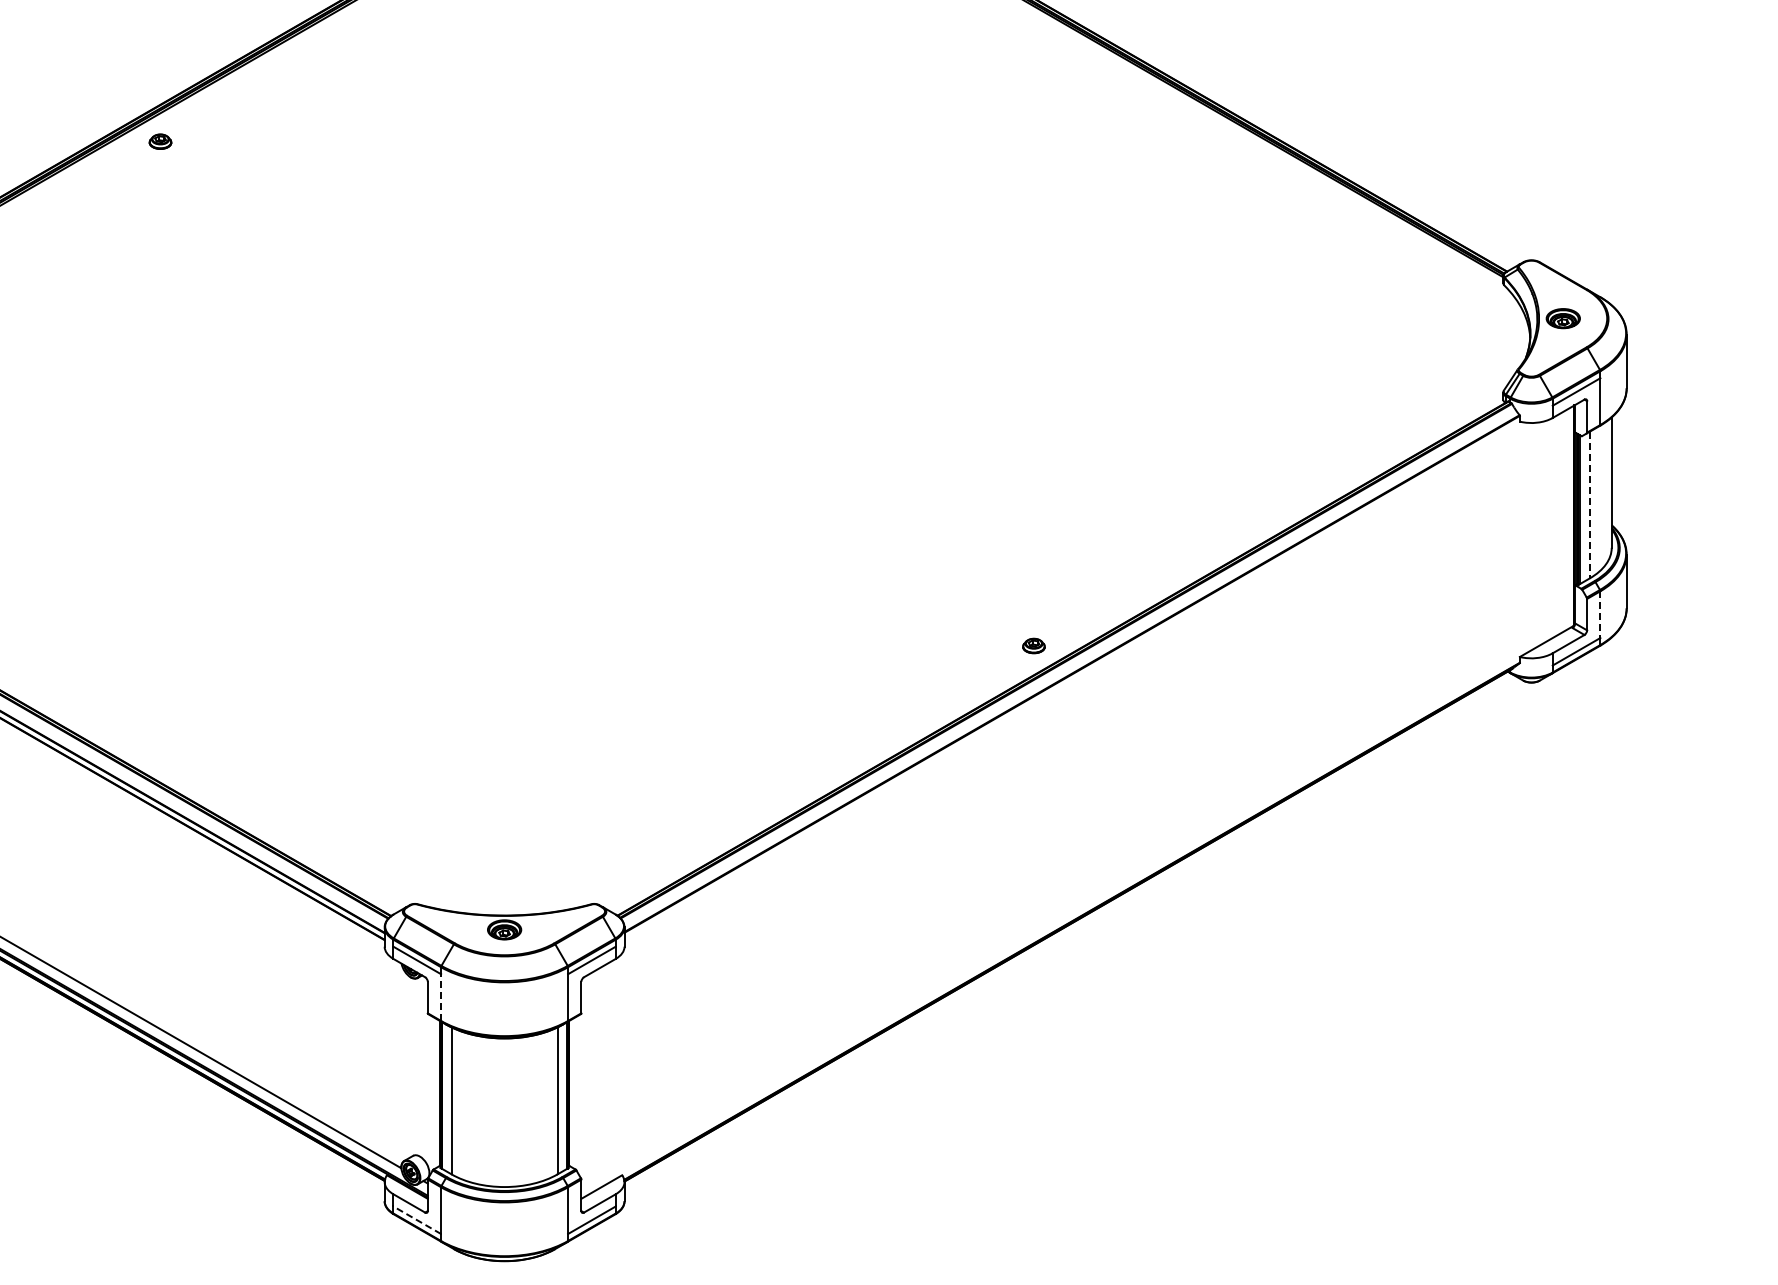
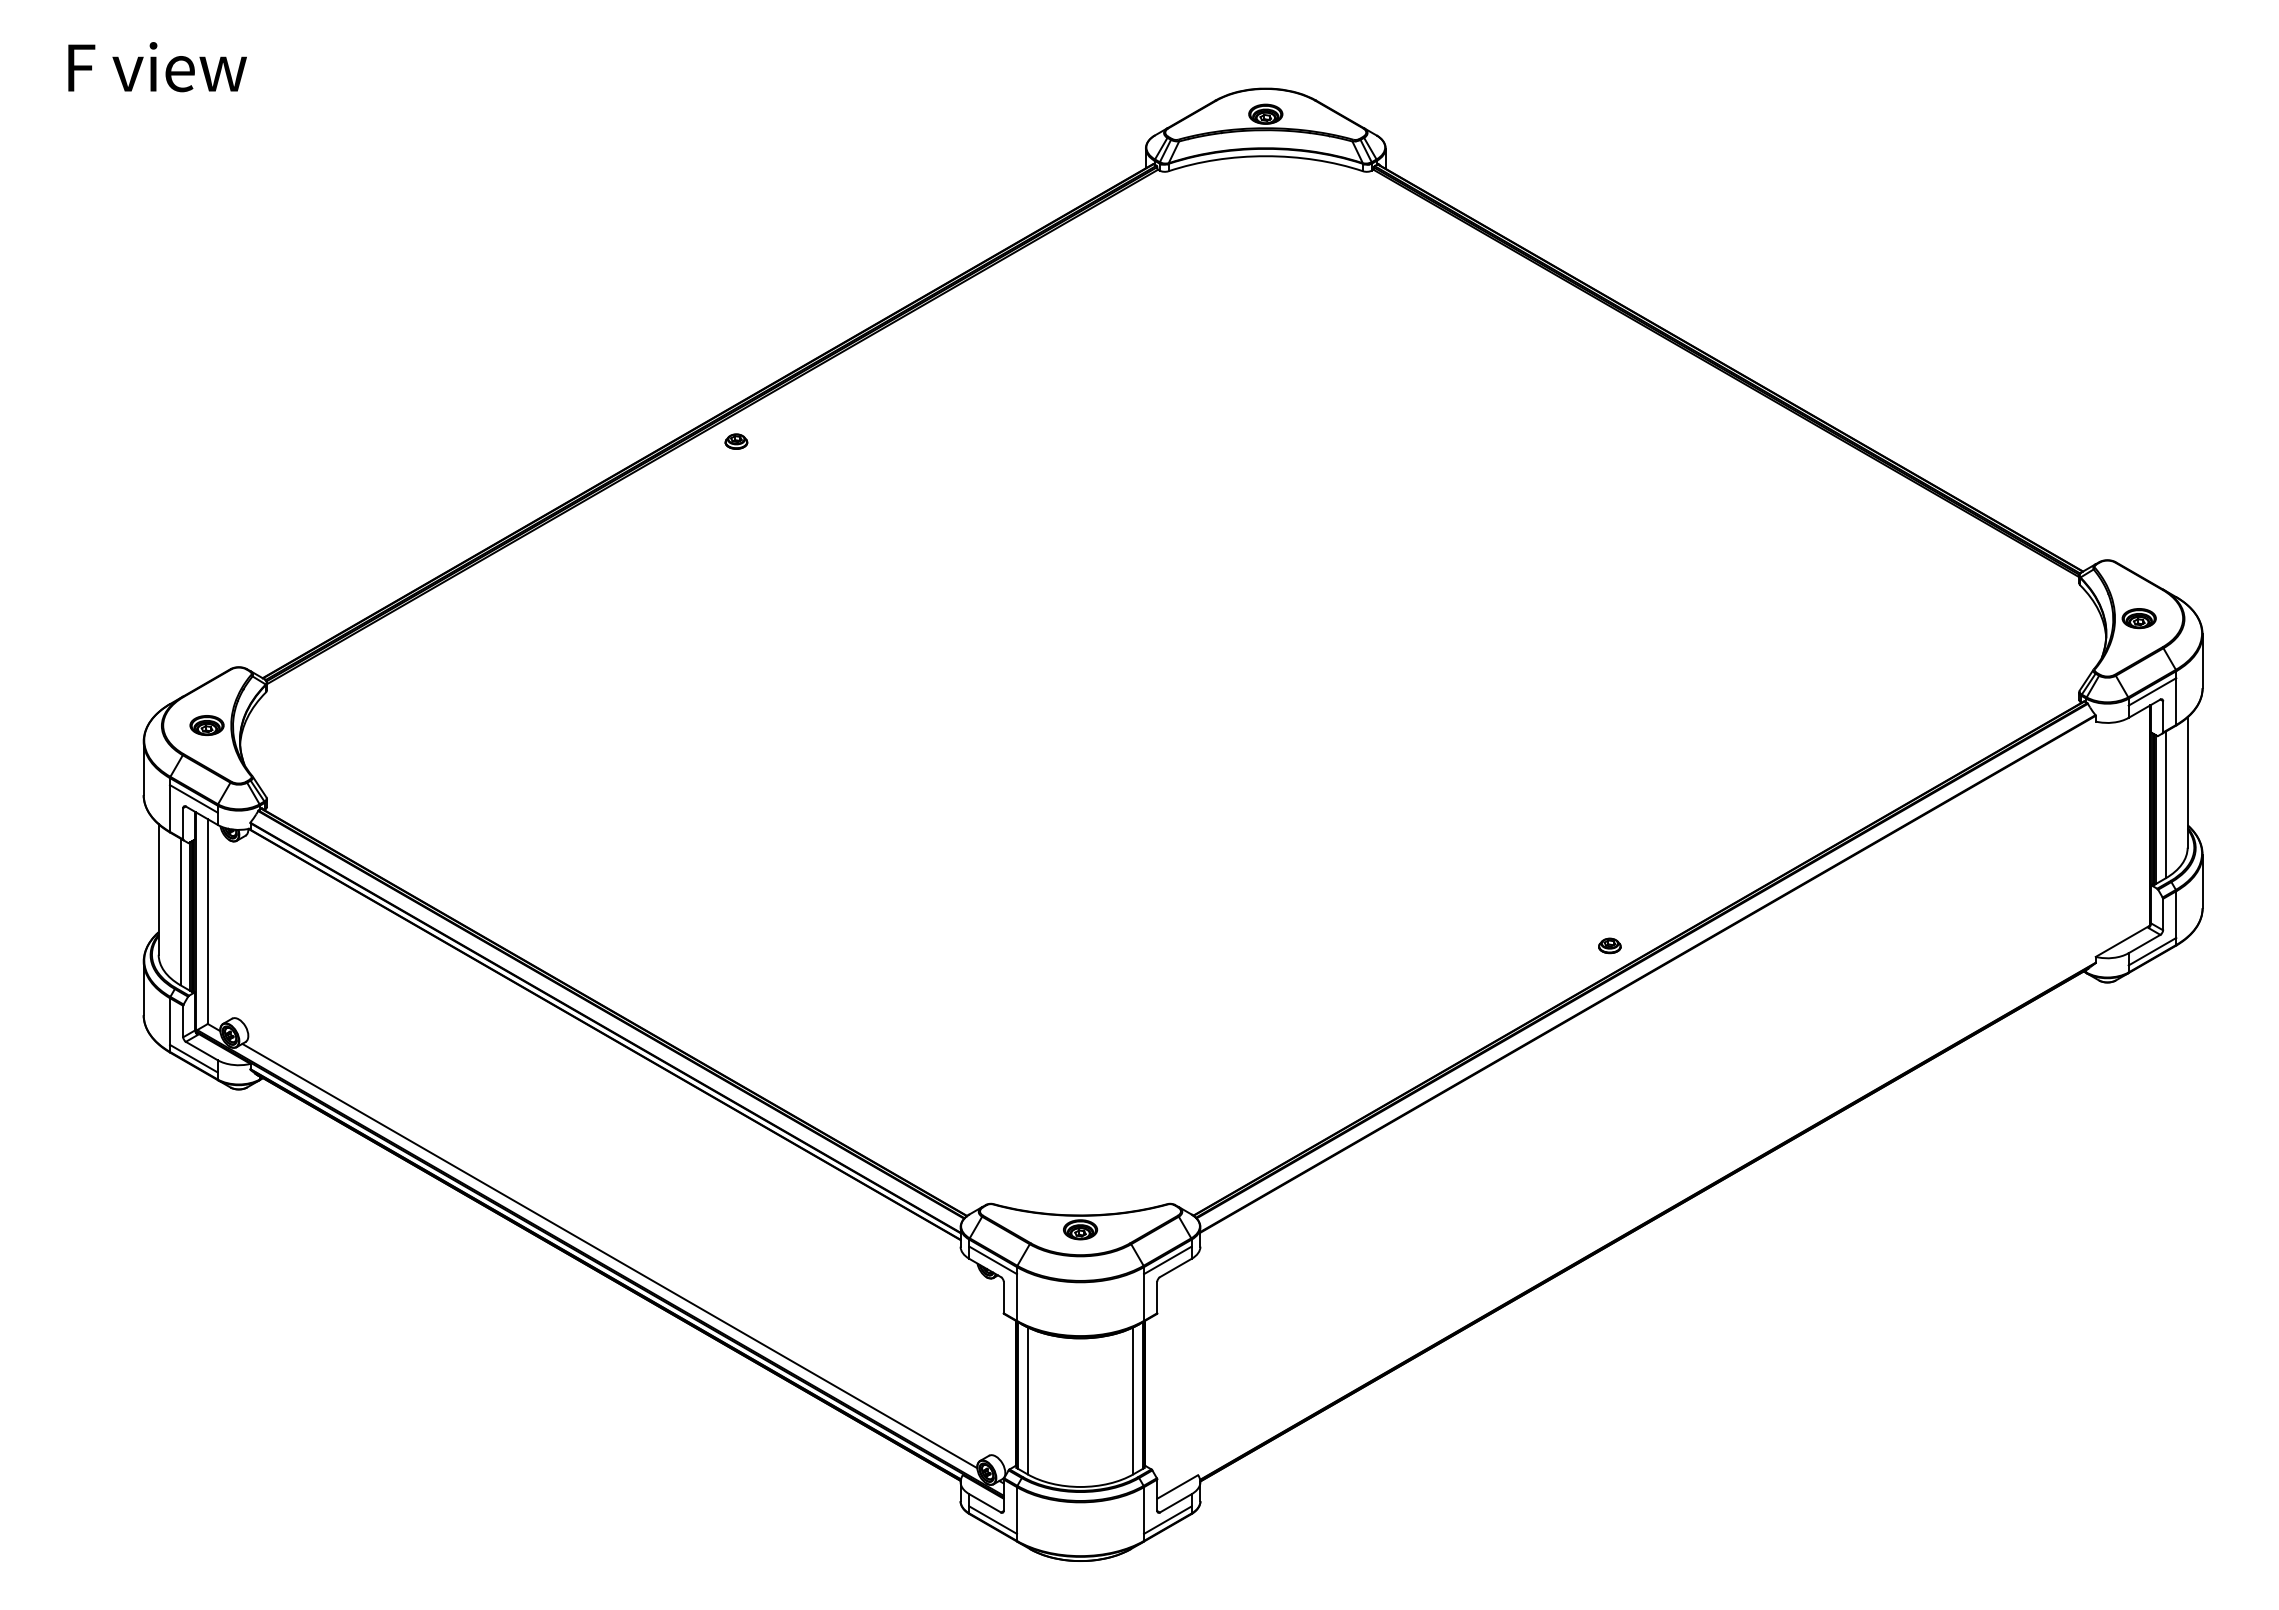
line: (1589, 505) -> (2165, 805), dashed -> solid
line: (1600, 615) -> (2176, 915), dashed -> solid
line: (441, 997) -> (1017, 1297), dashed -> solid
line: (417, 1220) -> (993, 1520), dashed -> solid

